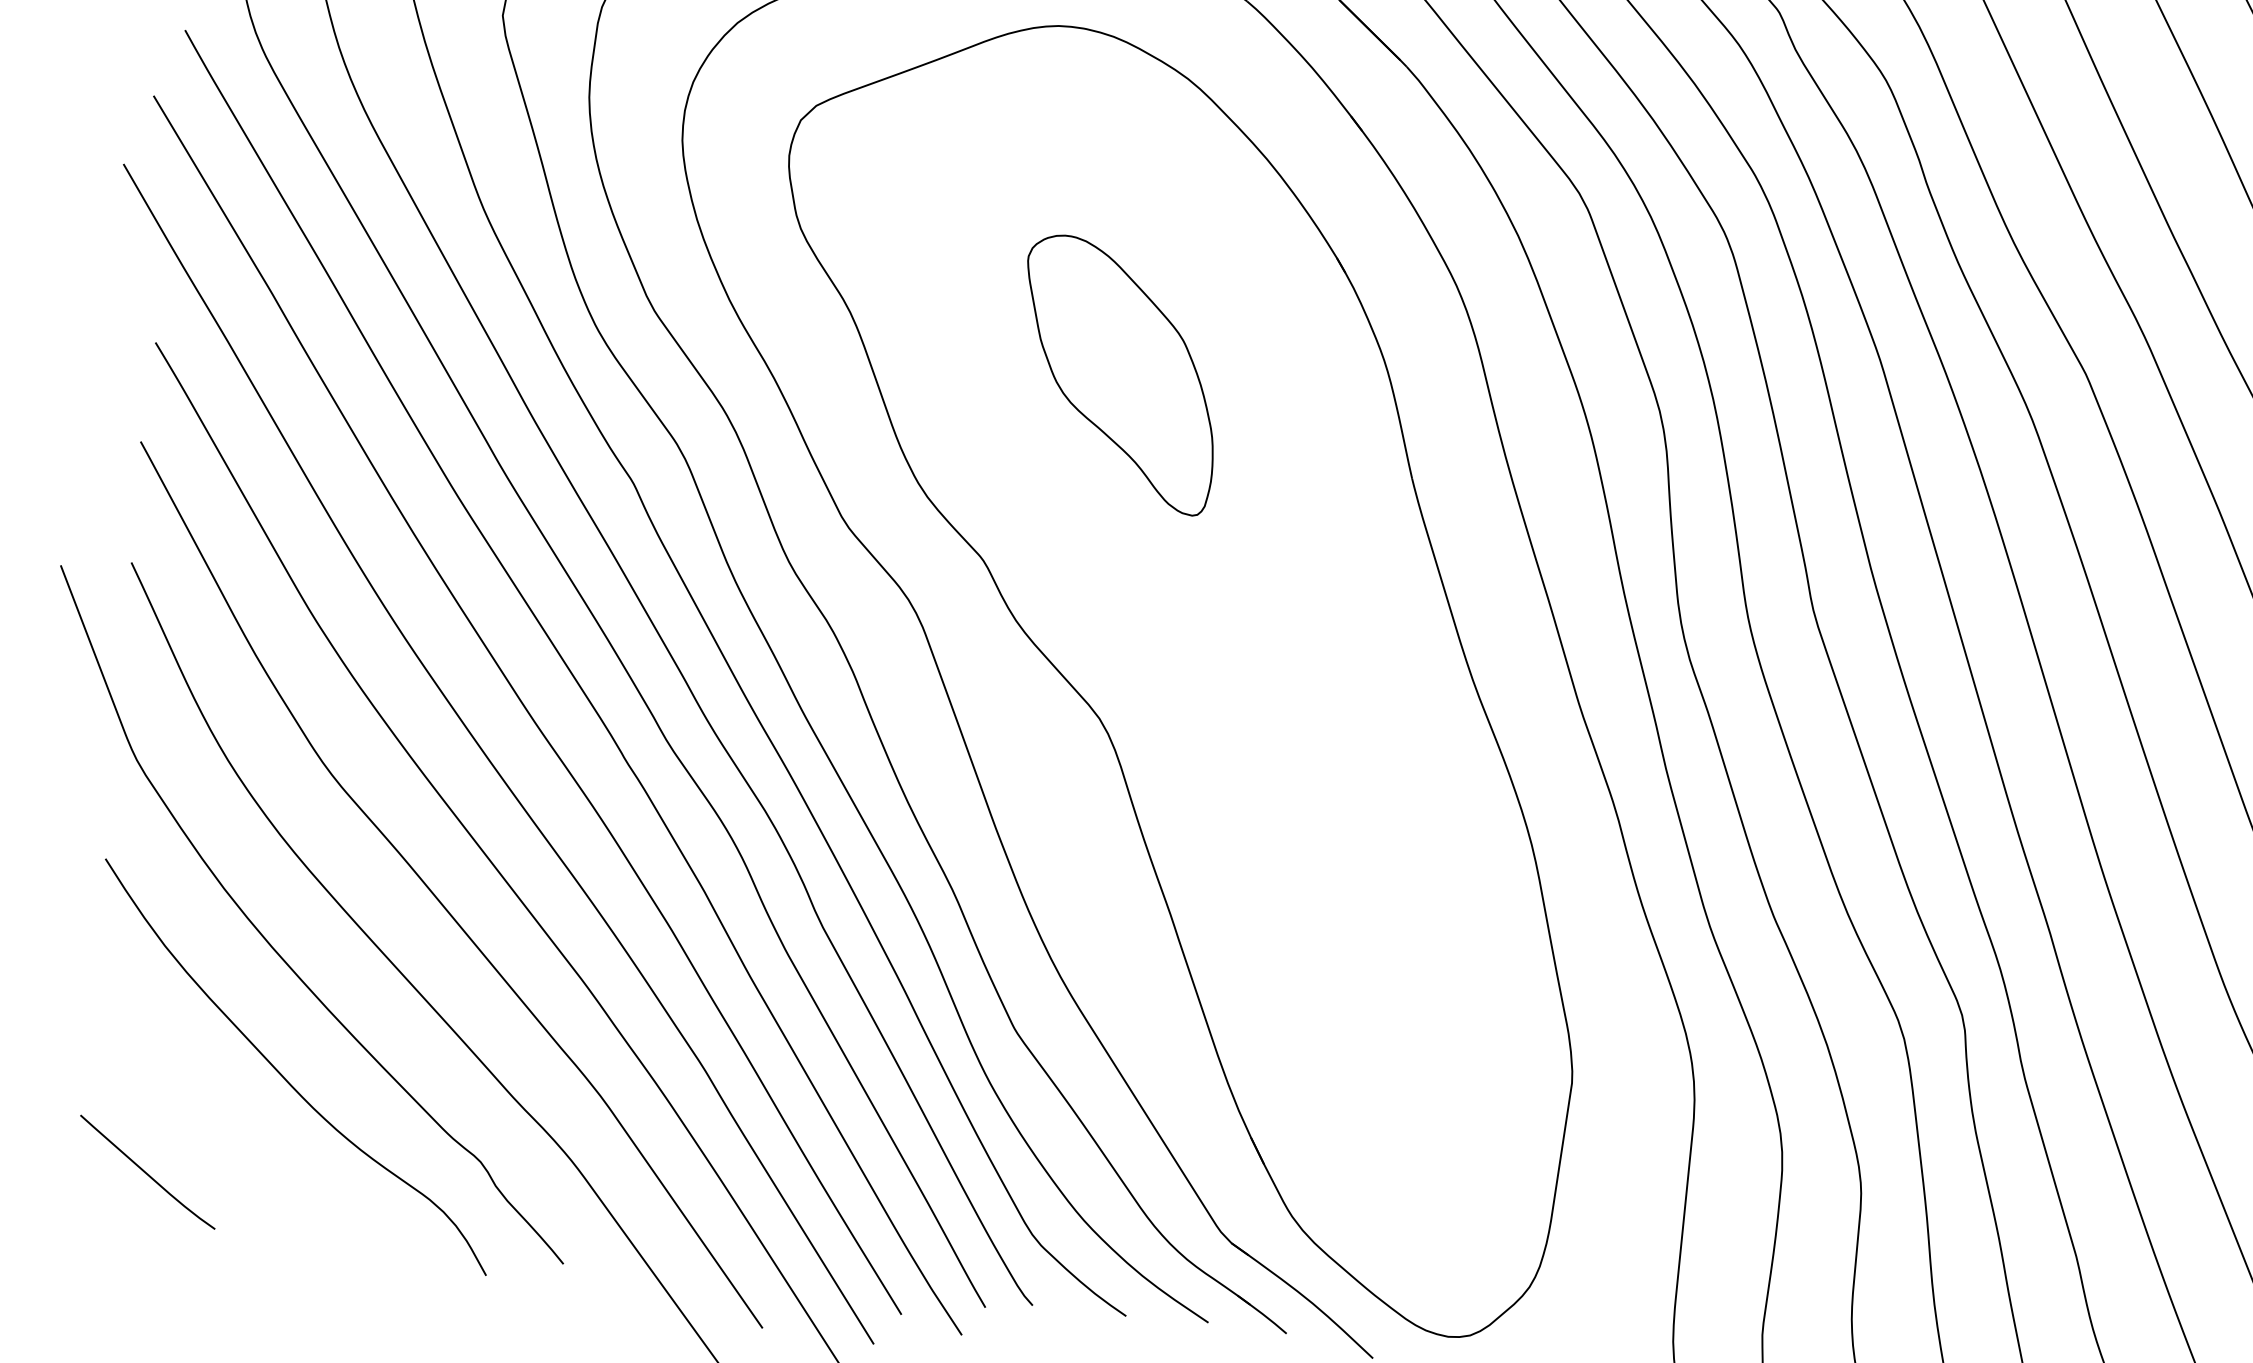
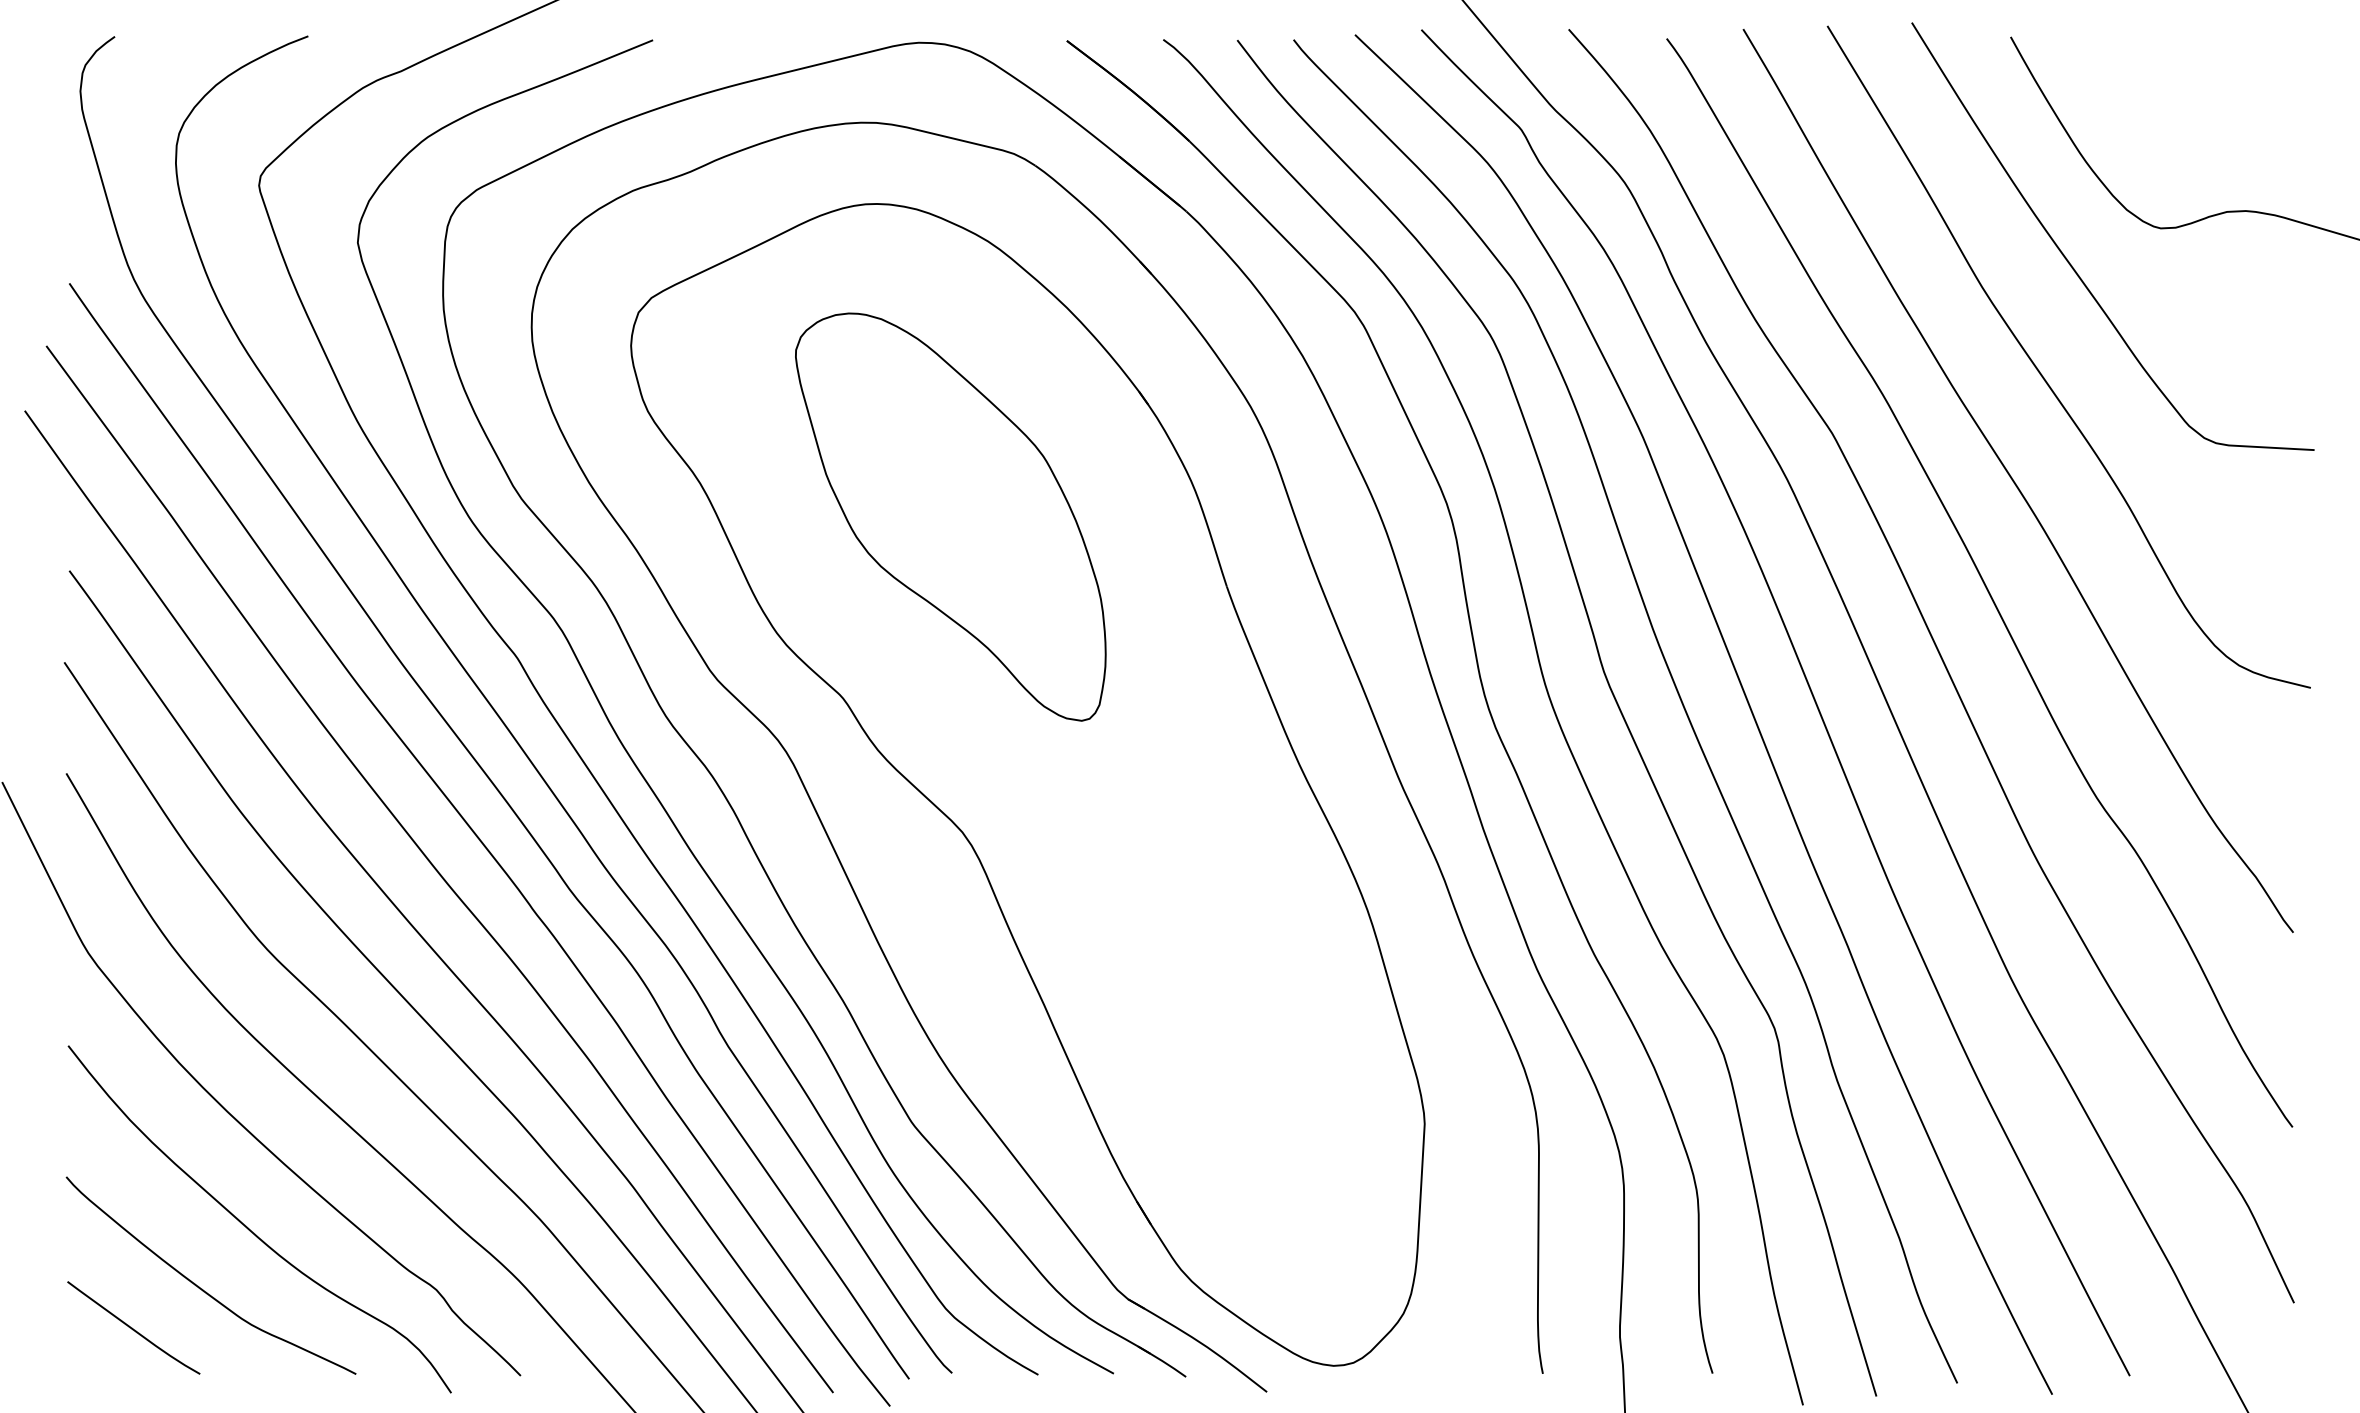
part: (1118, 374) -> (950, 516), size x1.67
curve: (226, 1136) -> (202, 1288), added

